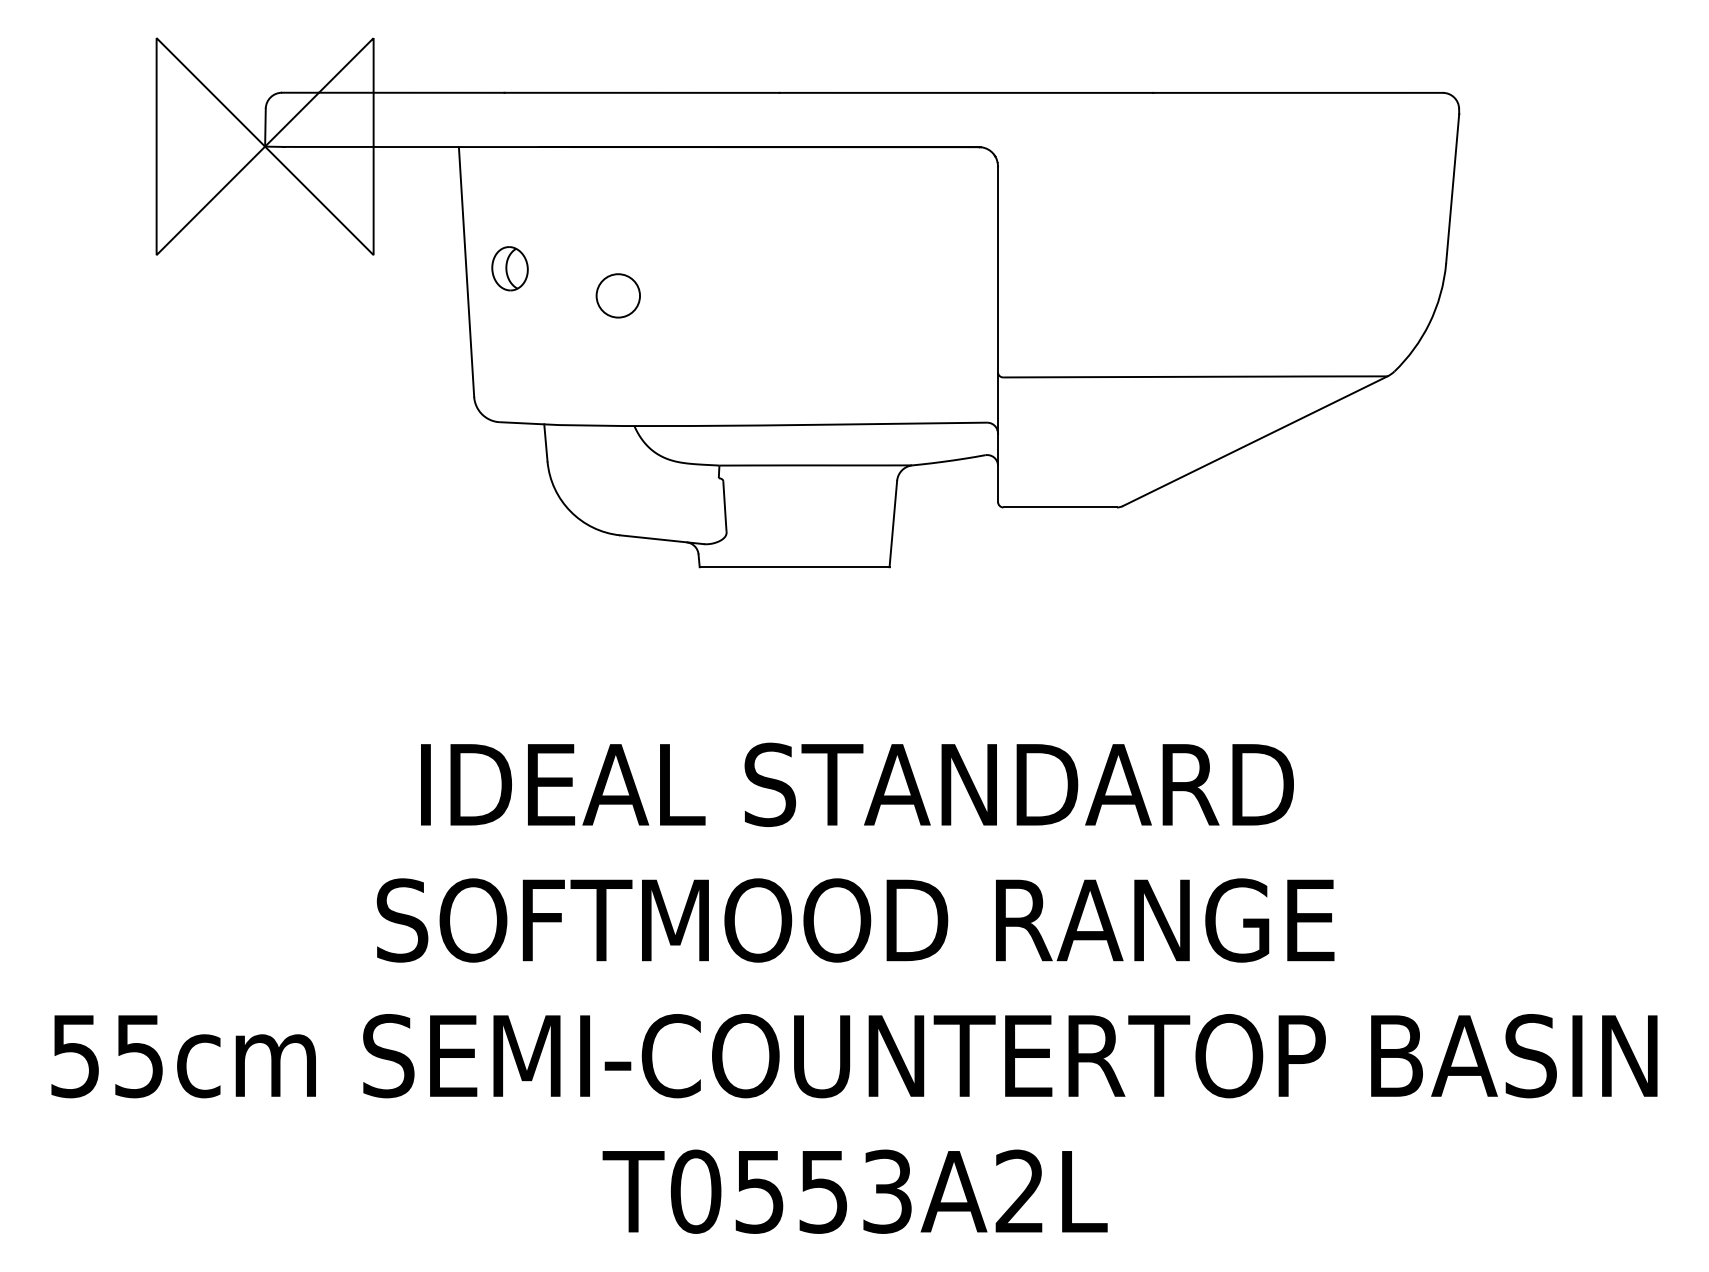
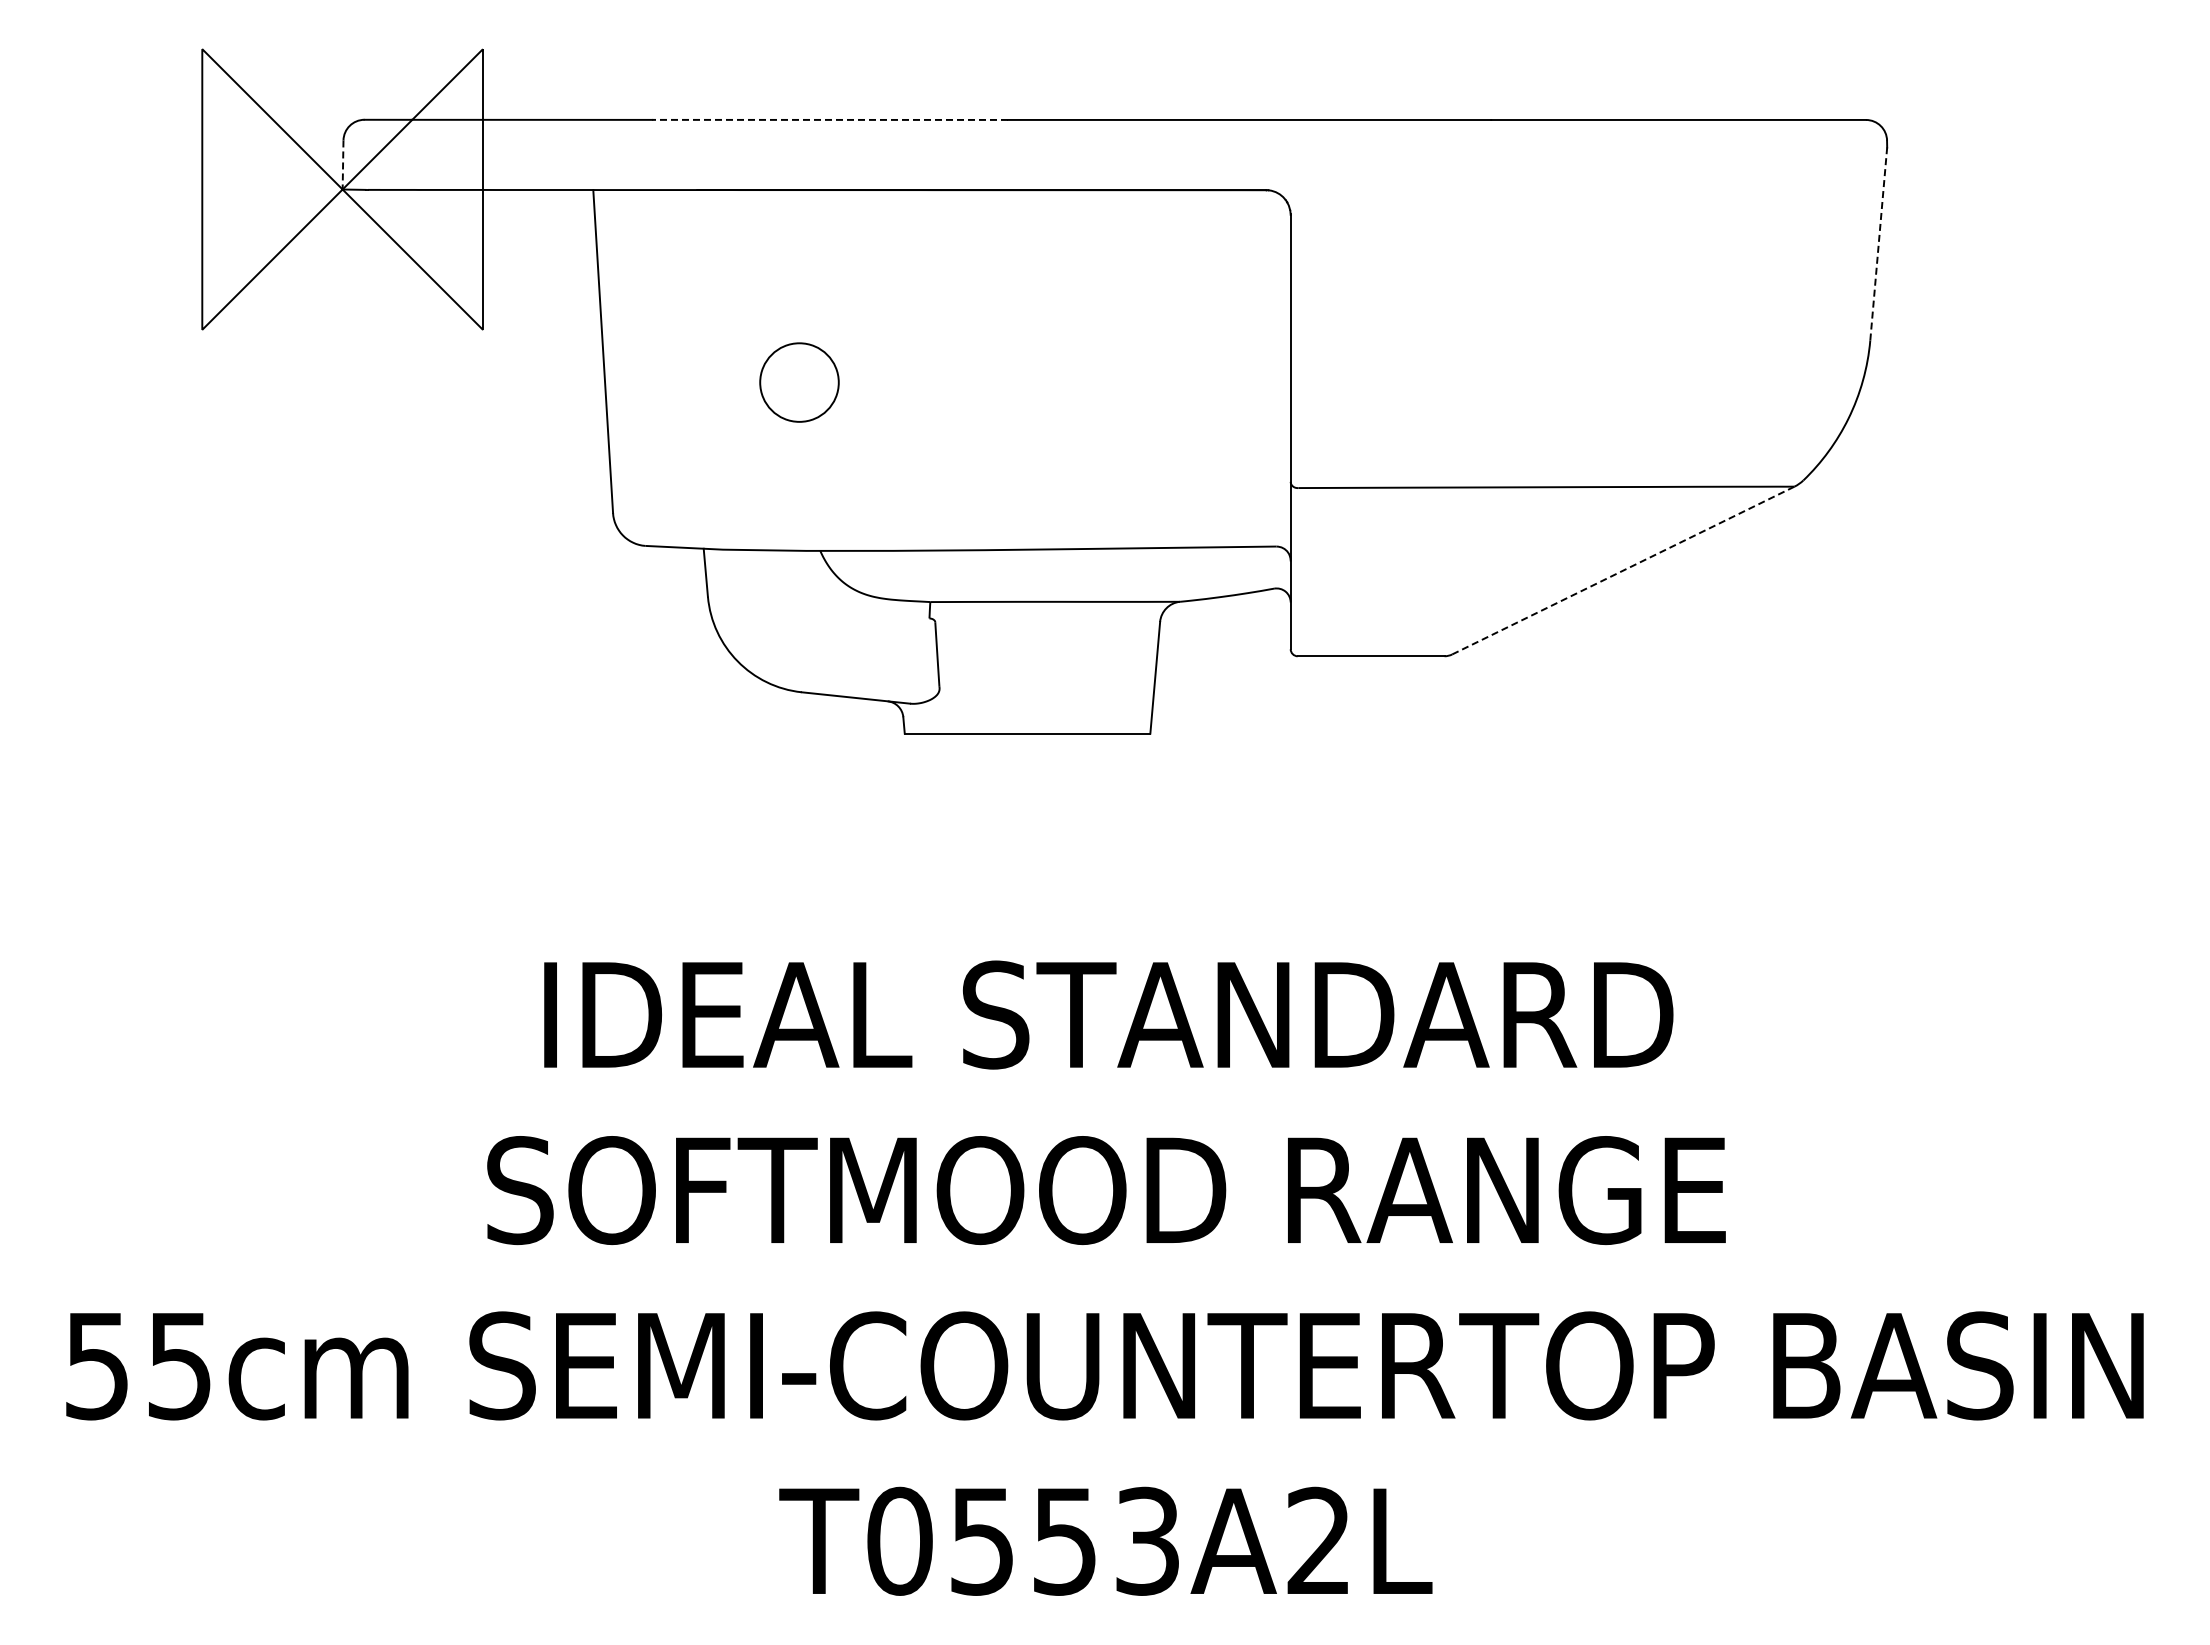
line: (642, 92) -> (830, 119), solid -> dashed
line: (265, 127) -> (343, 164), solid -> dashed
line: (1452, 188) -> (1878, 243), solid -> dashed
part: (510, 268) -> (659, 347), removed
circle: (618, 295) -> (799, 382), size x1.4
line: (1255, 441) -> (1623, 570), solid -> dashed

